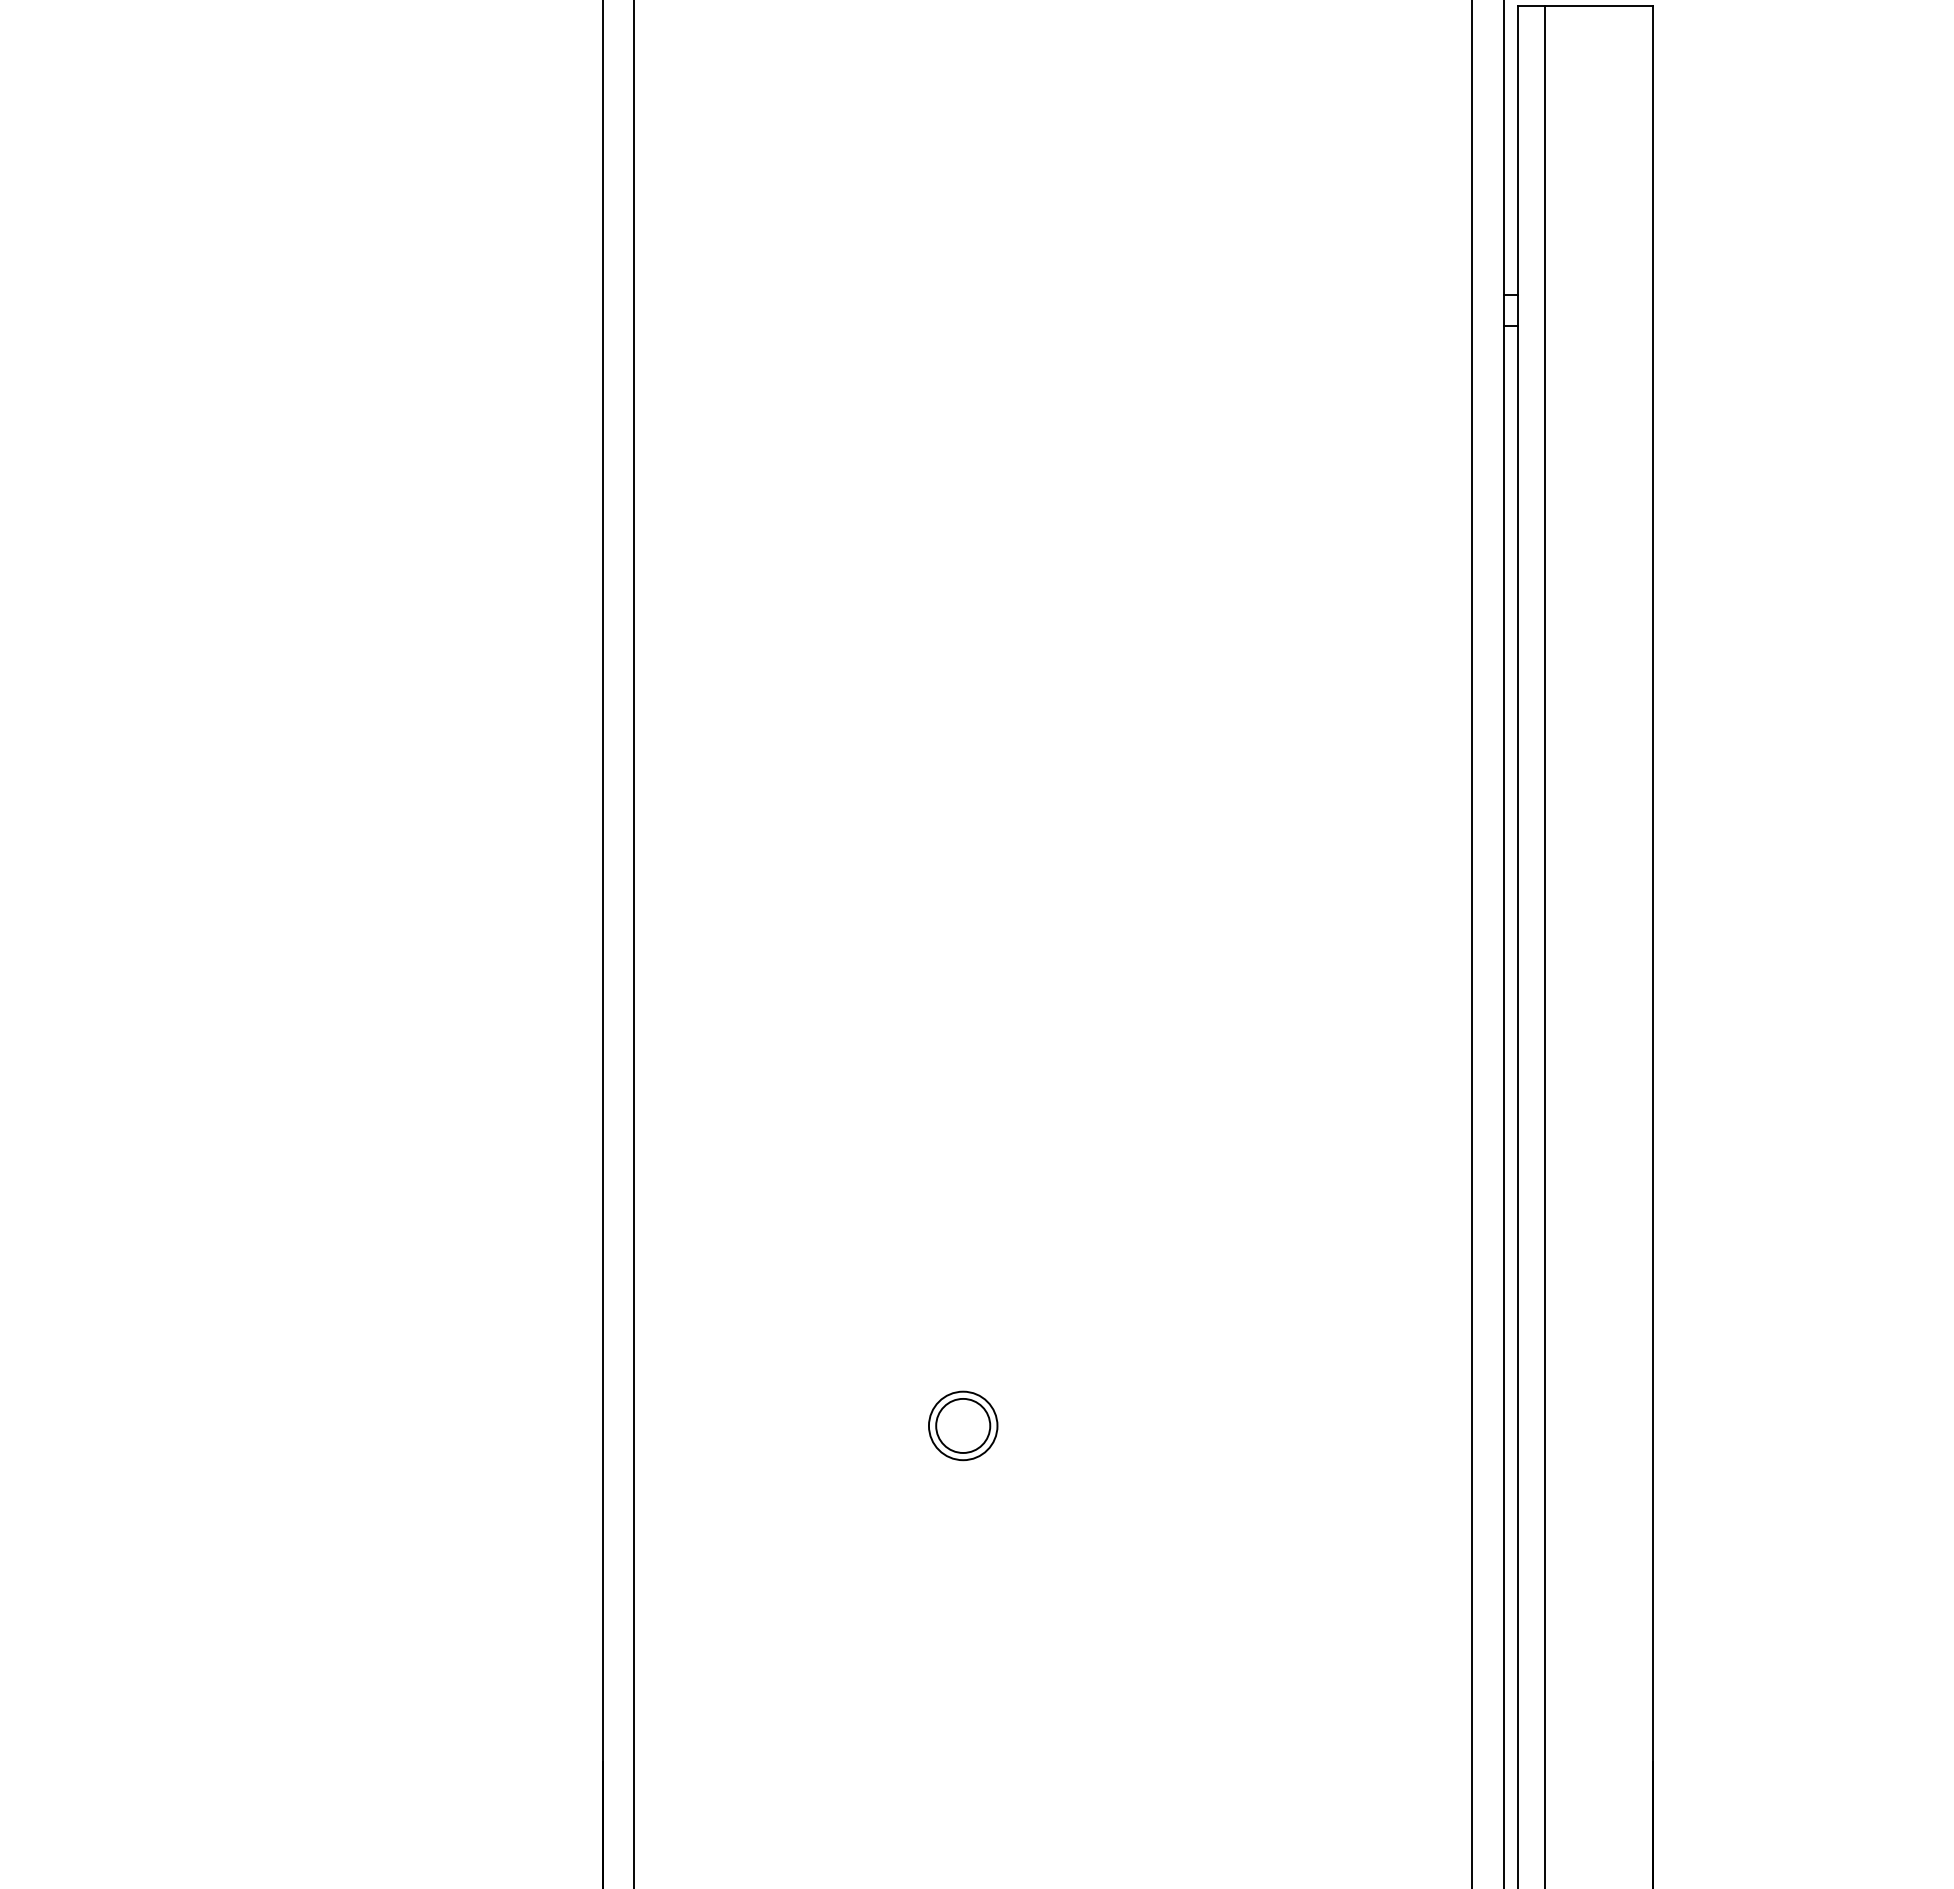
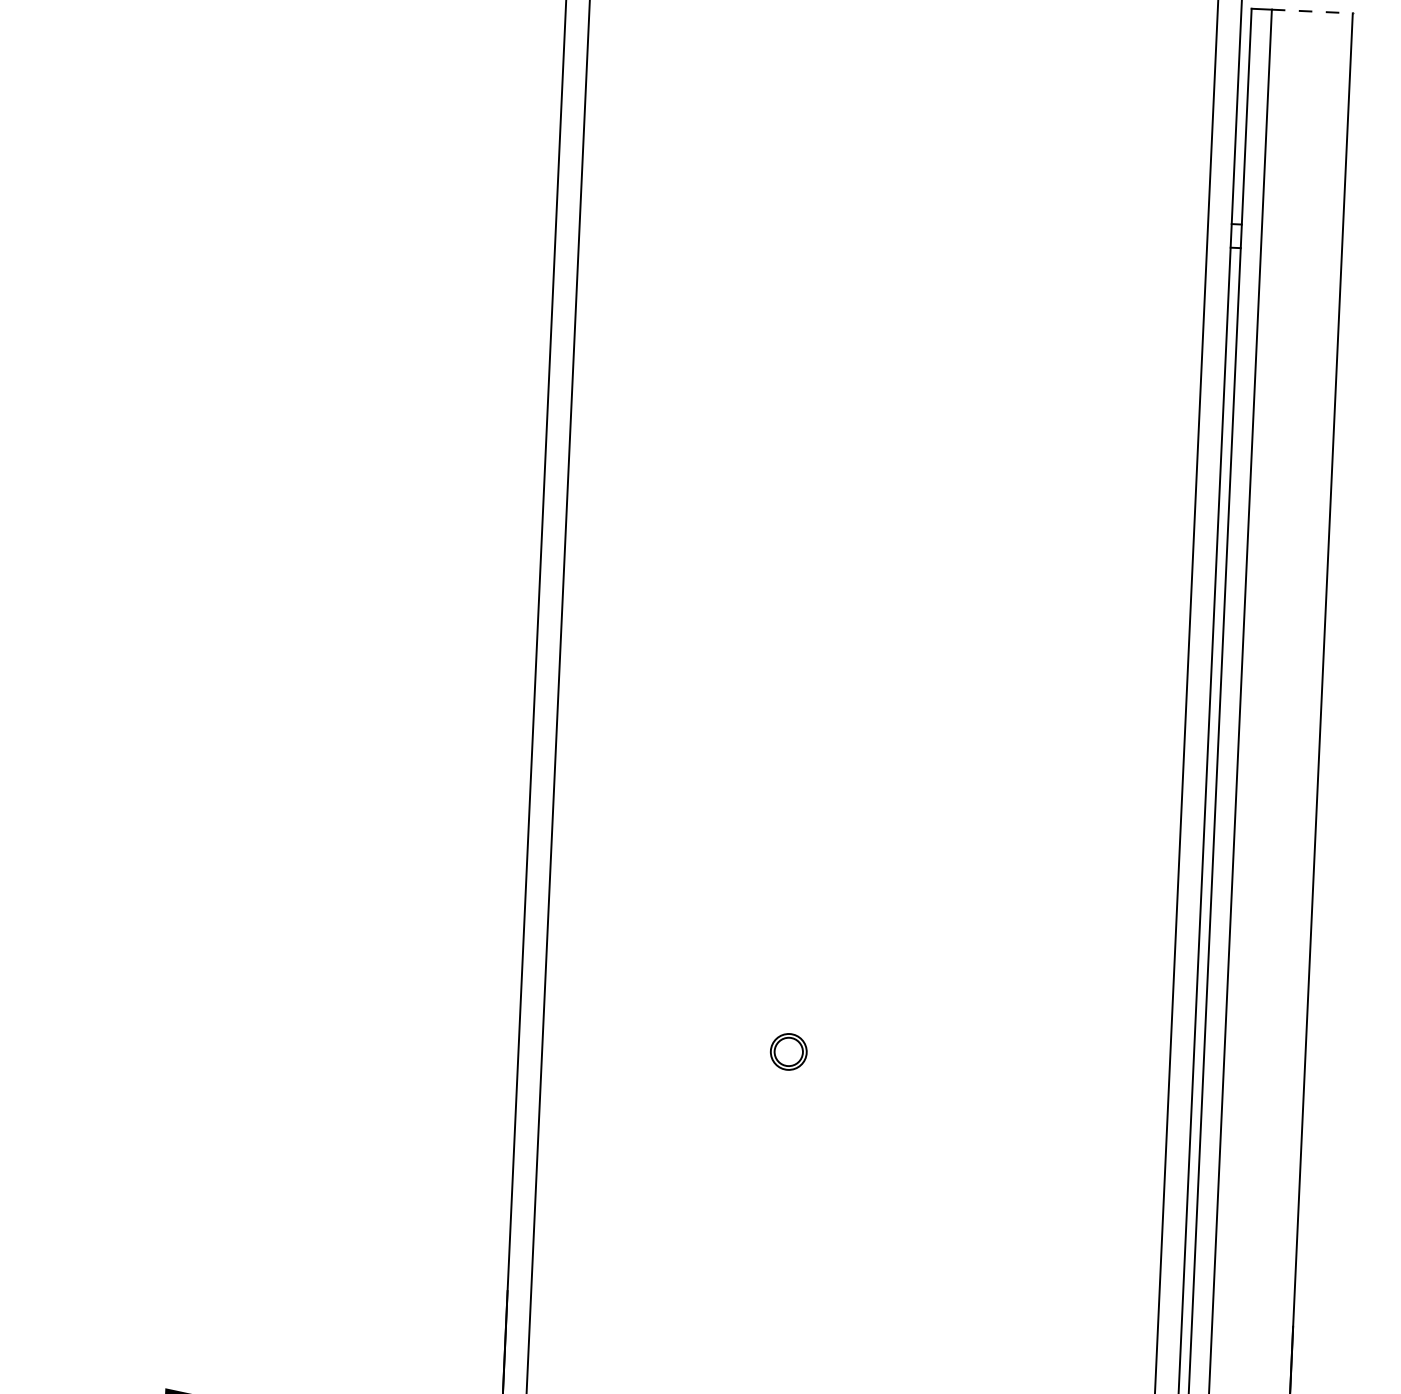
line: (1599, 6) -> (1312, 11), solid -> dashed
part: (963, 1425) -> (788, 1051), size x0.7

